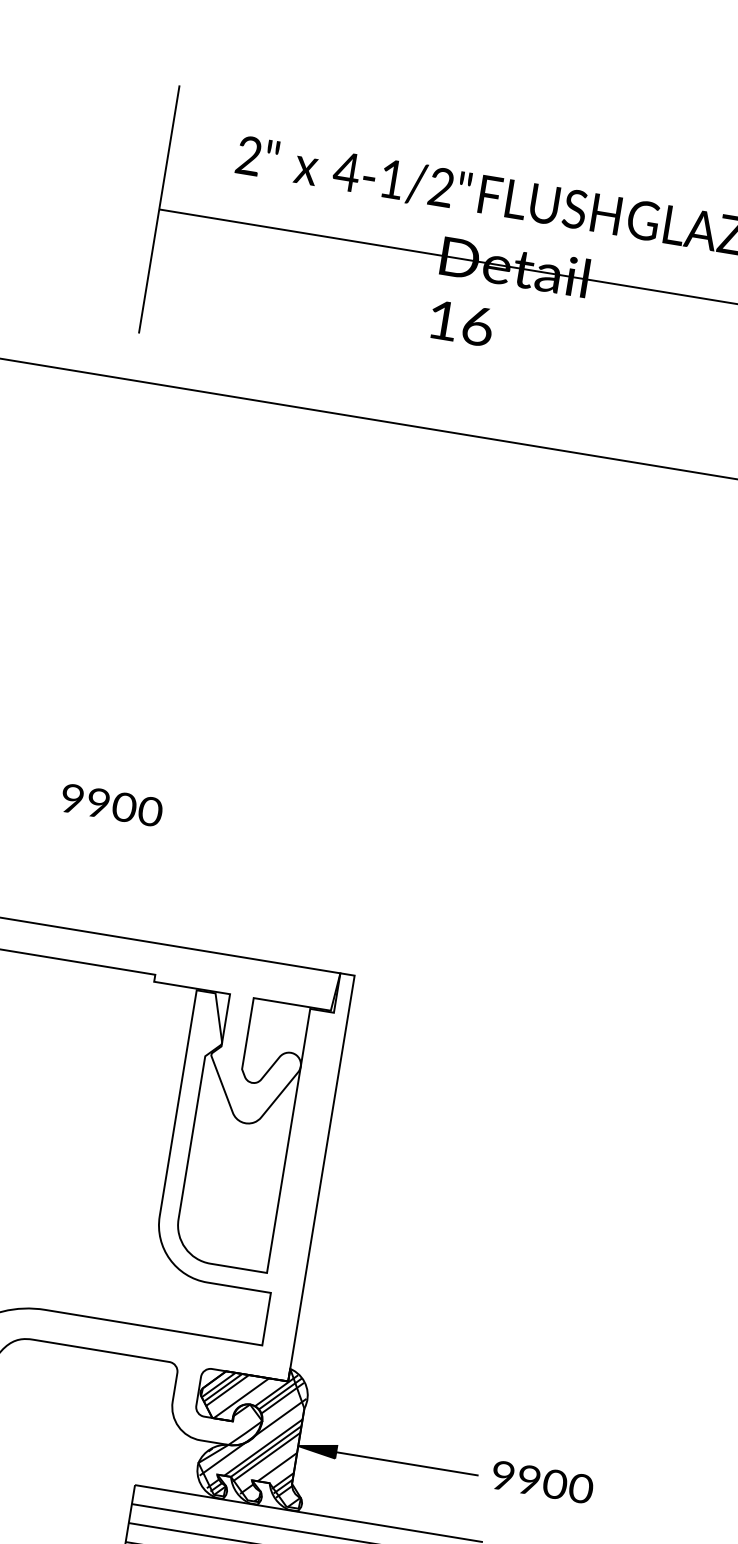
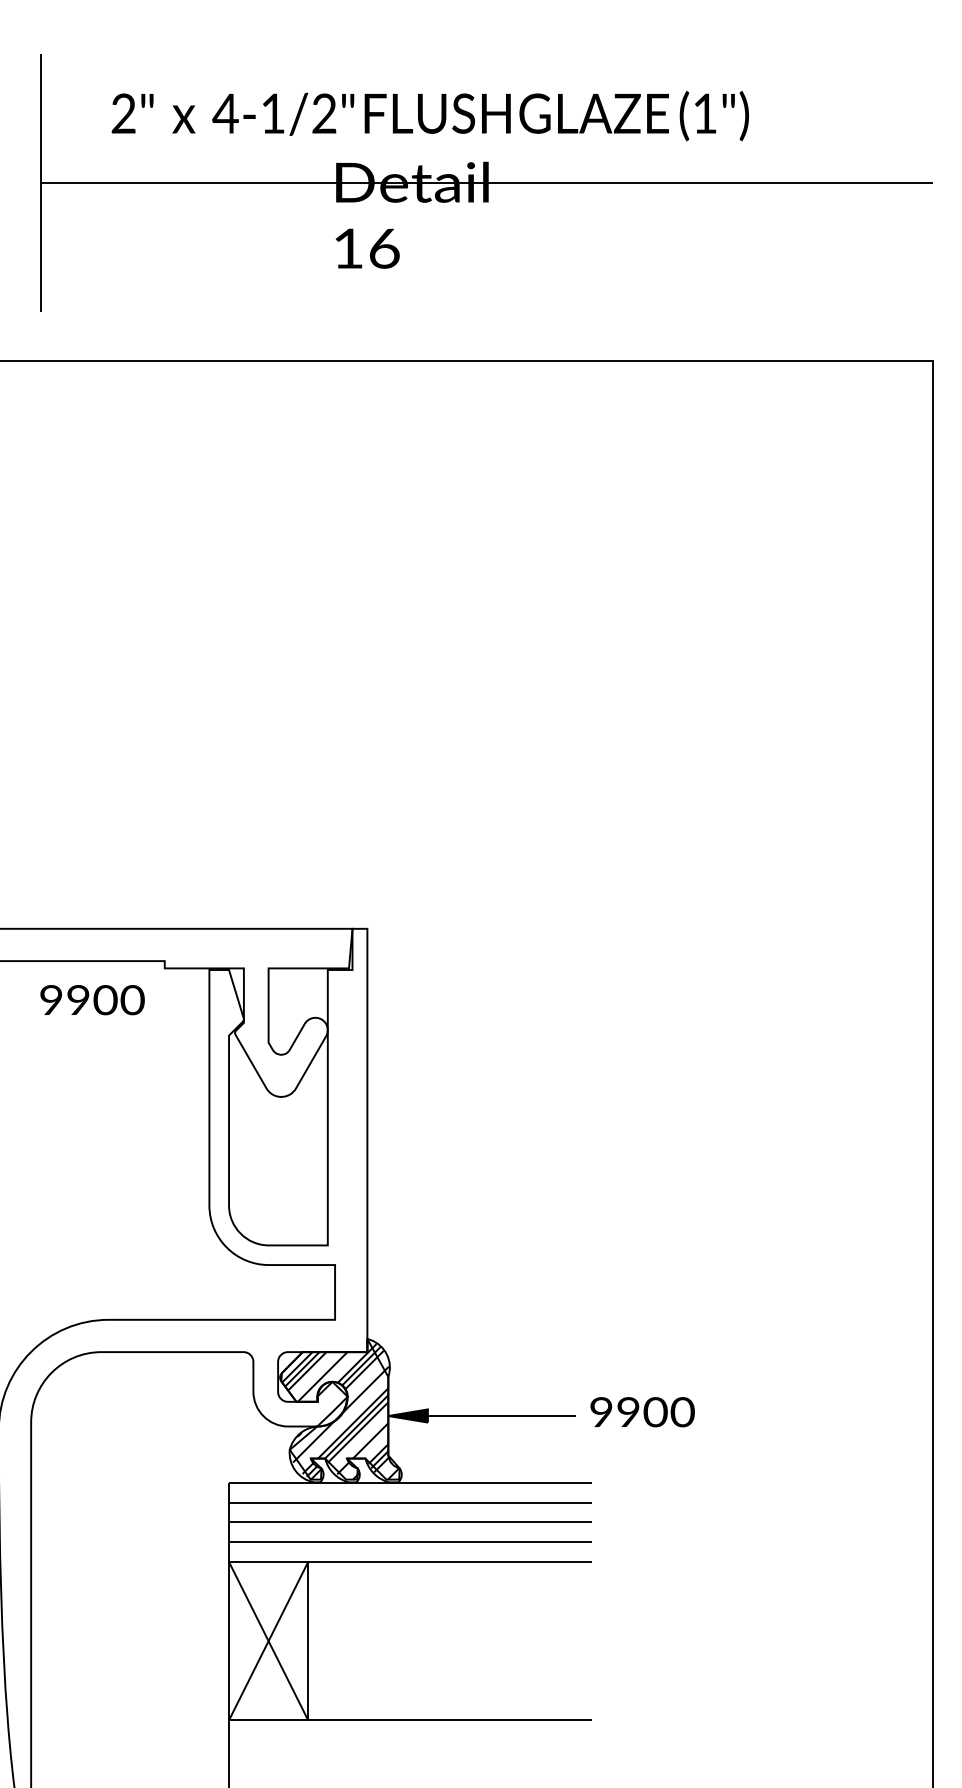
text: (111, 805) -> (92, 1000), moved

